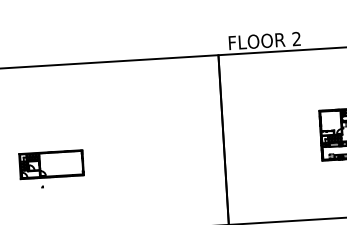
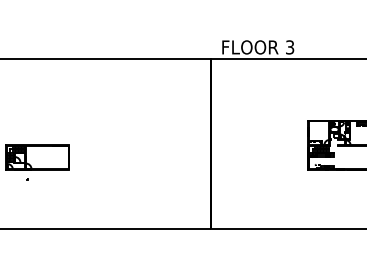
text: (297, 39) -> (290, 47), 2 -> 3

